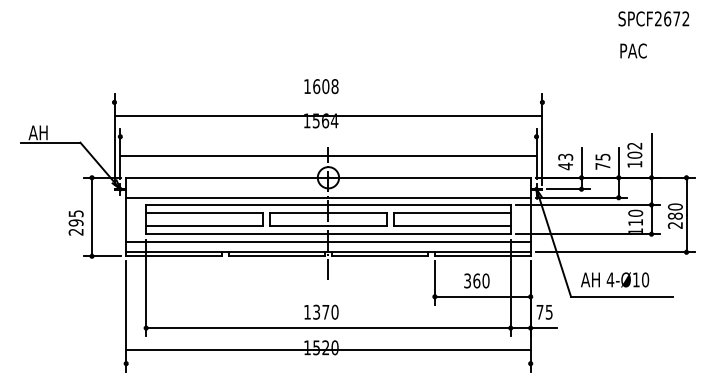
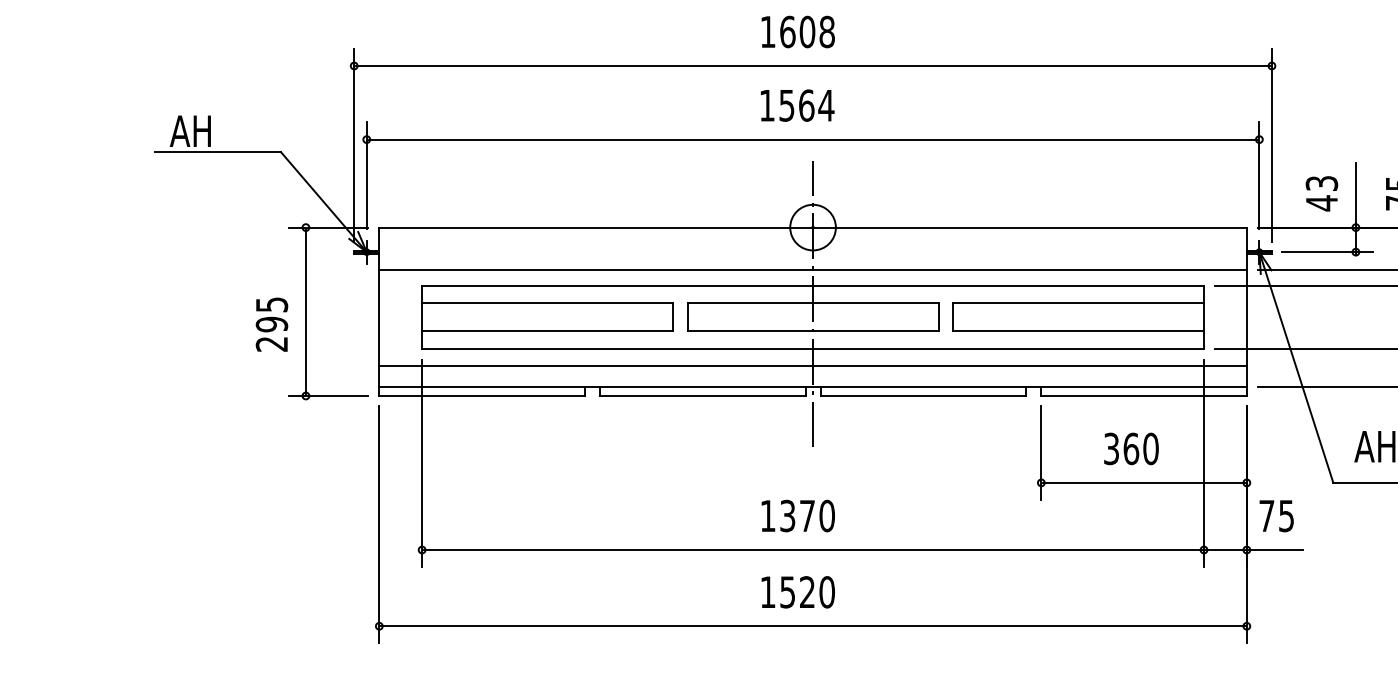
line: (328, 116) -> (813, 66), moved
line: (328, 155) -> (813, 139), moved
line: (328, 349) -> (813, 625), moved

